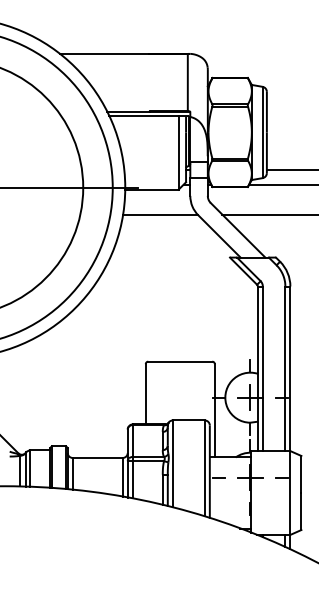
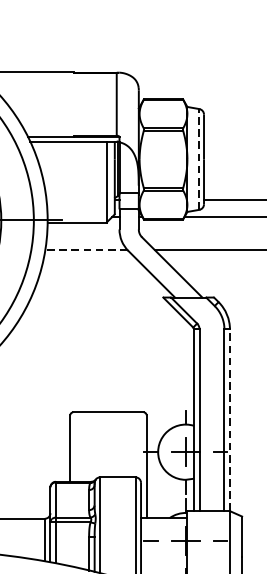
line: (262, 132) -> (199, 159), solid -> dashed
line: (159, 214) -> (85, 249), solid -> dashed
line: (290, 368) -> (230, 419), solid -> dashed

